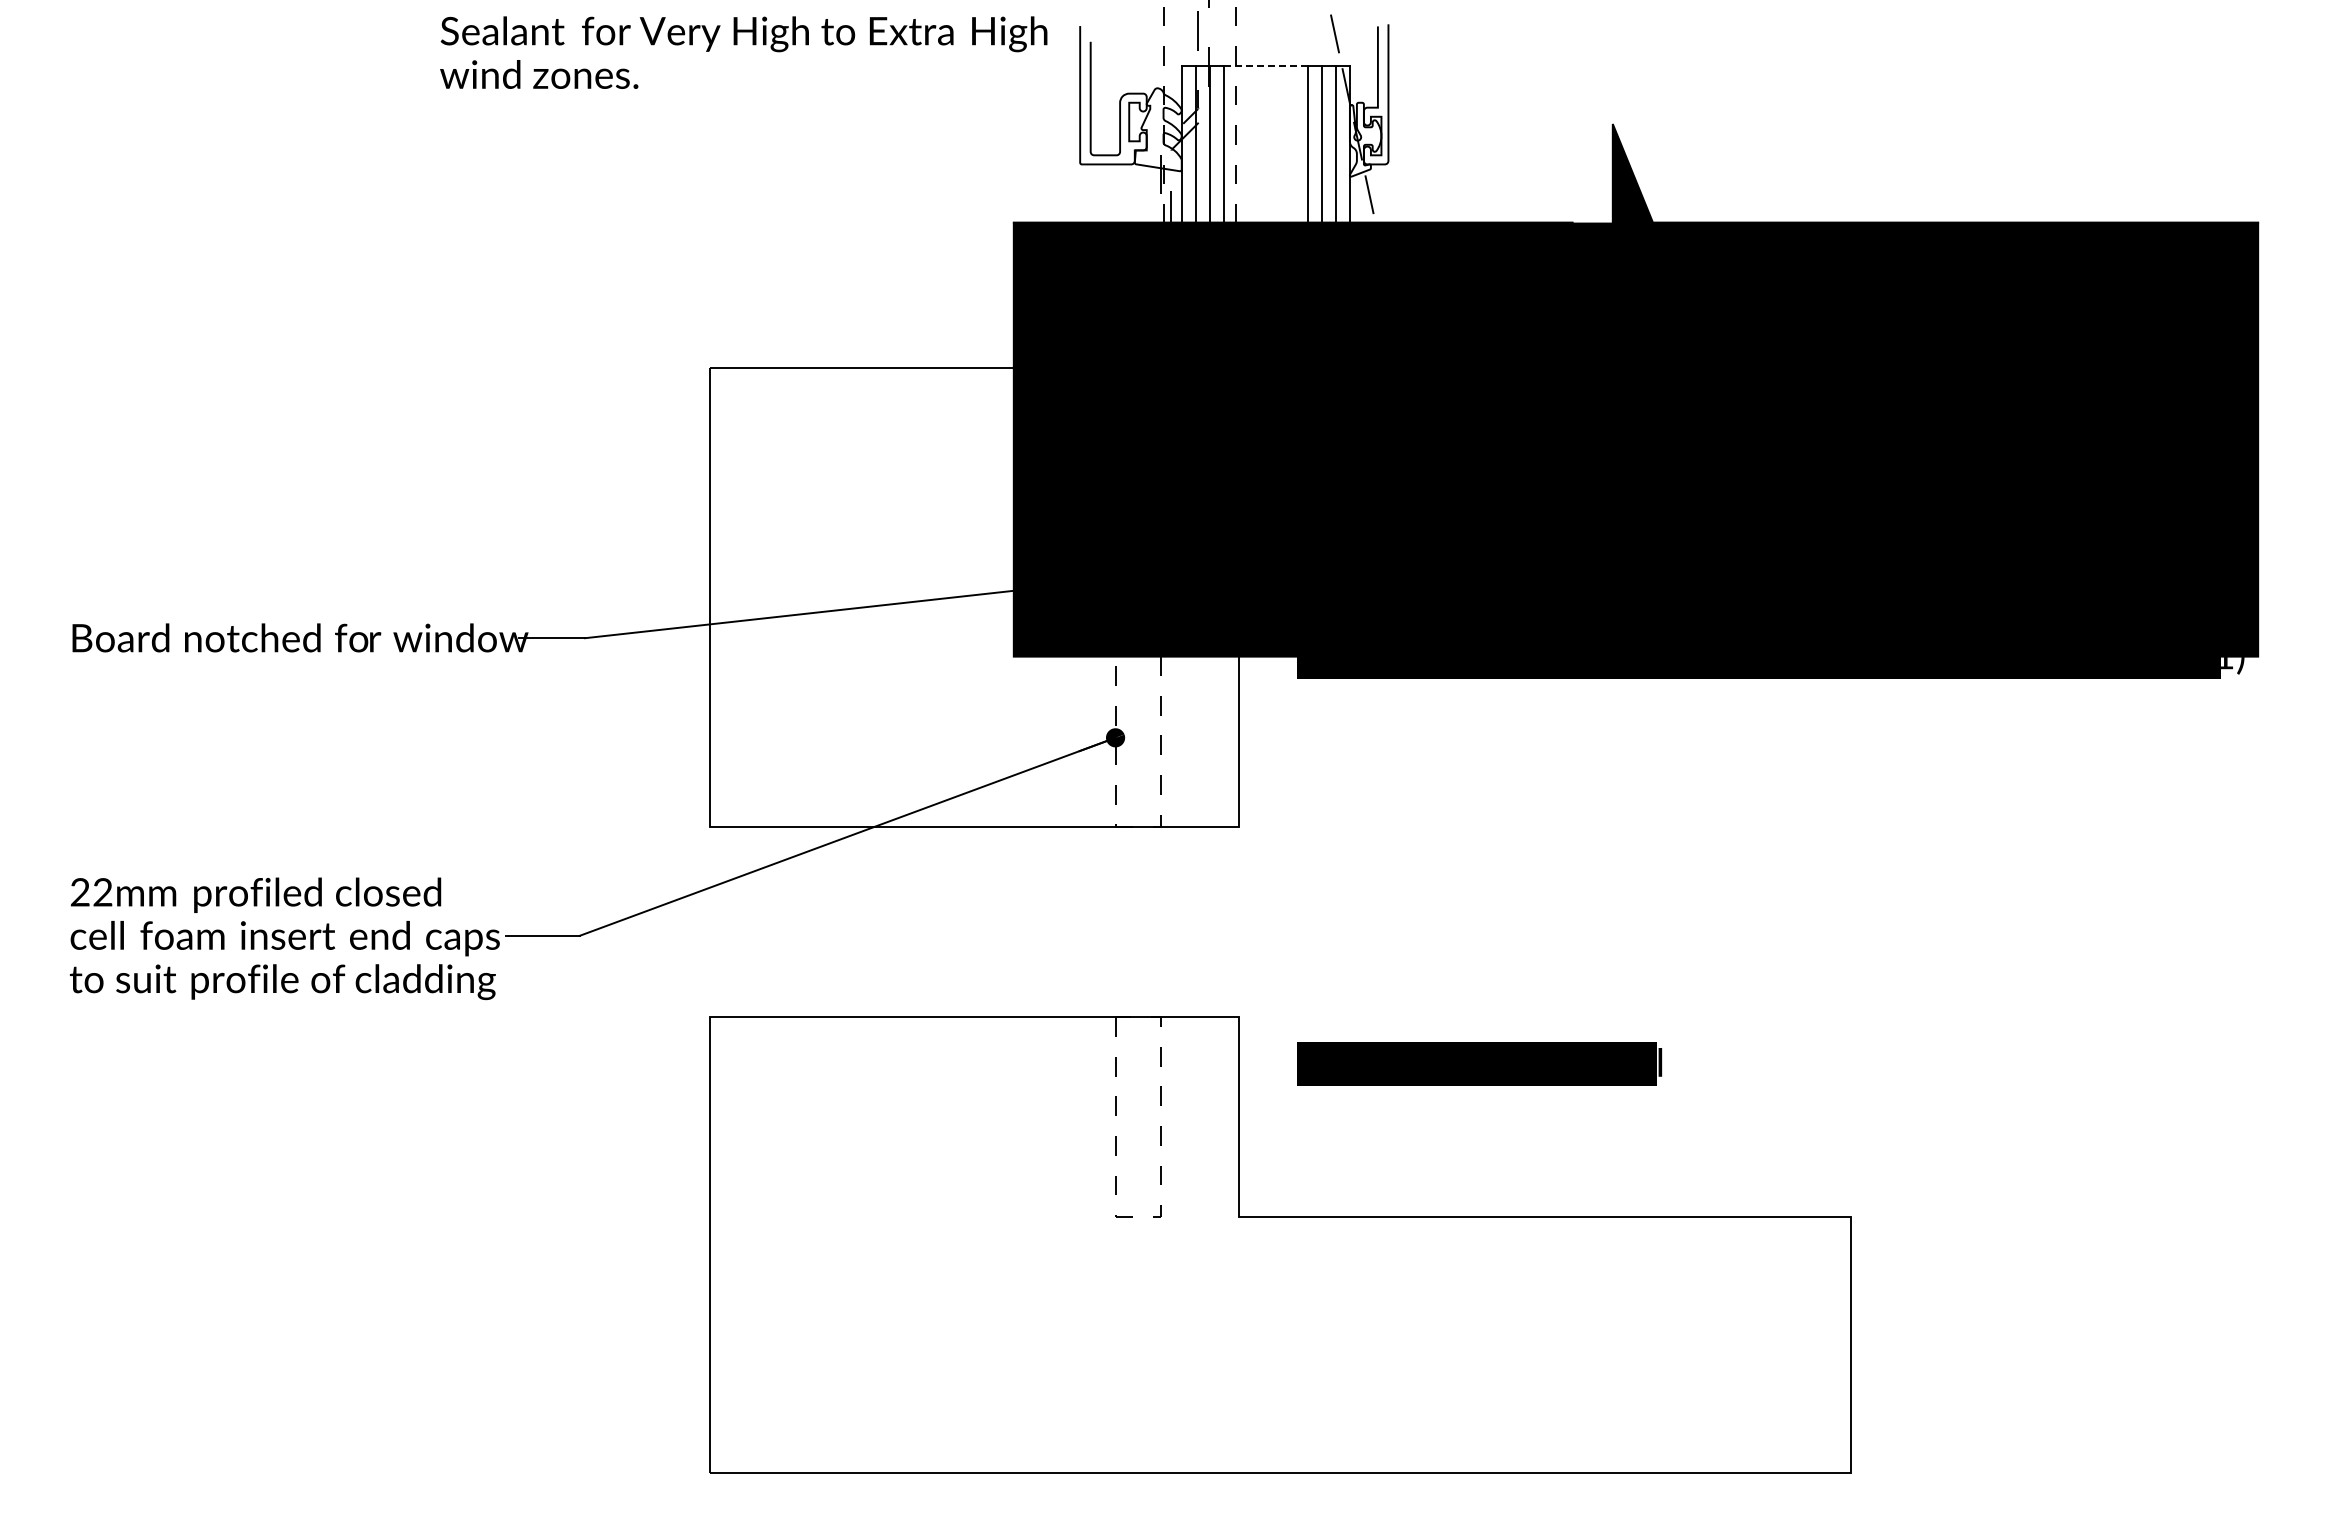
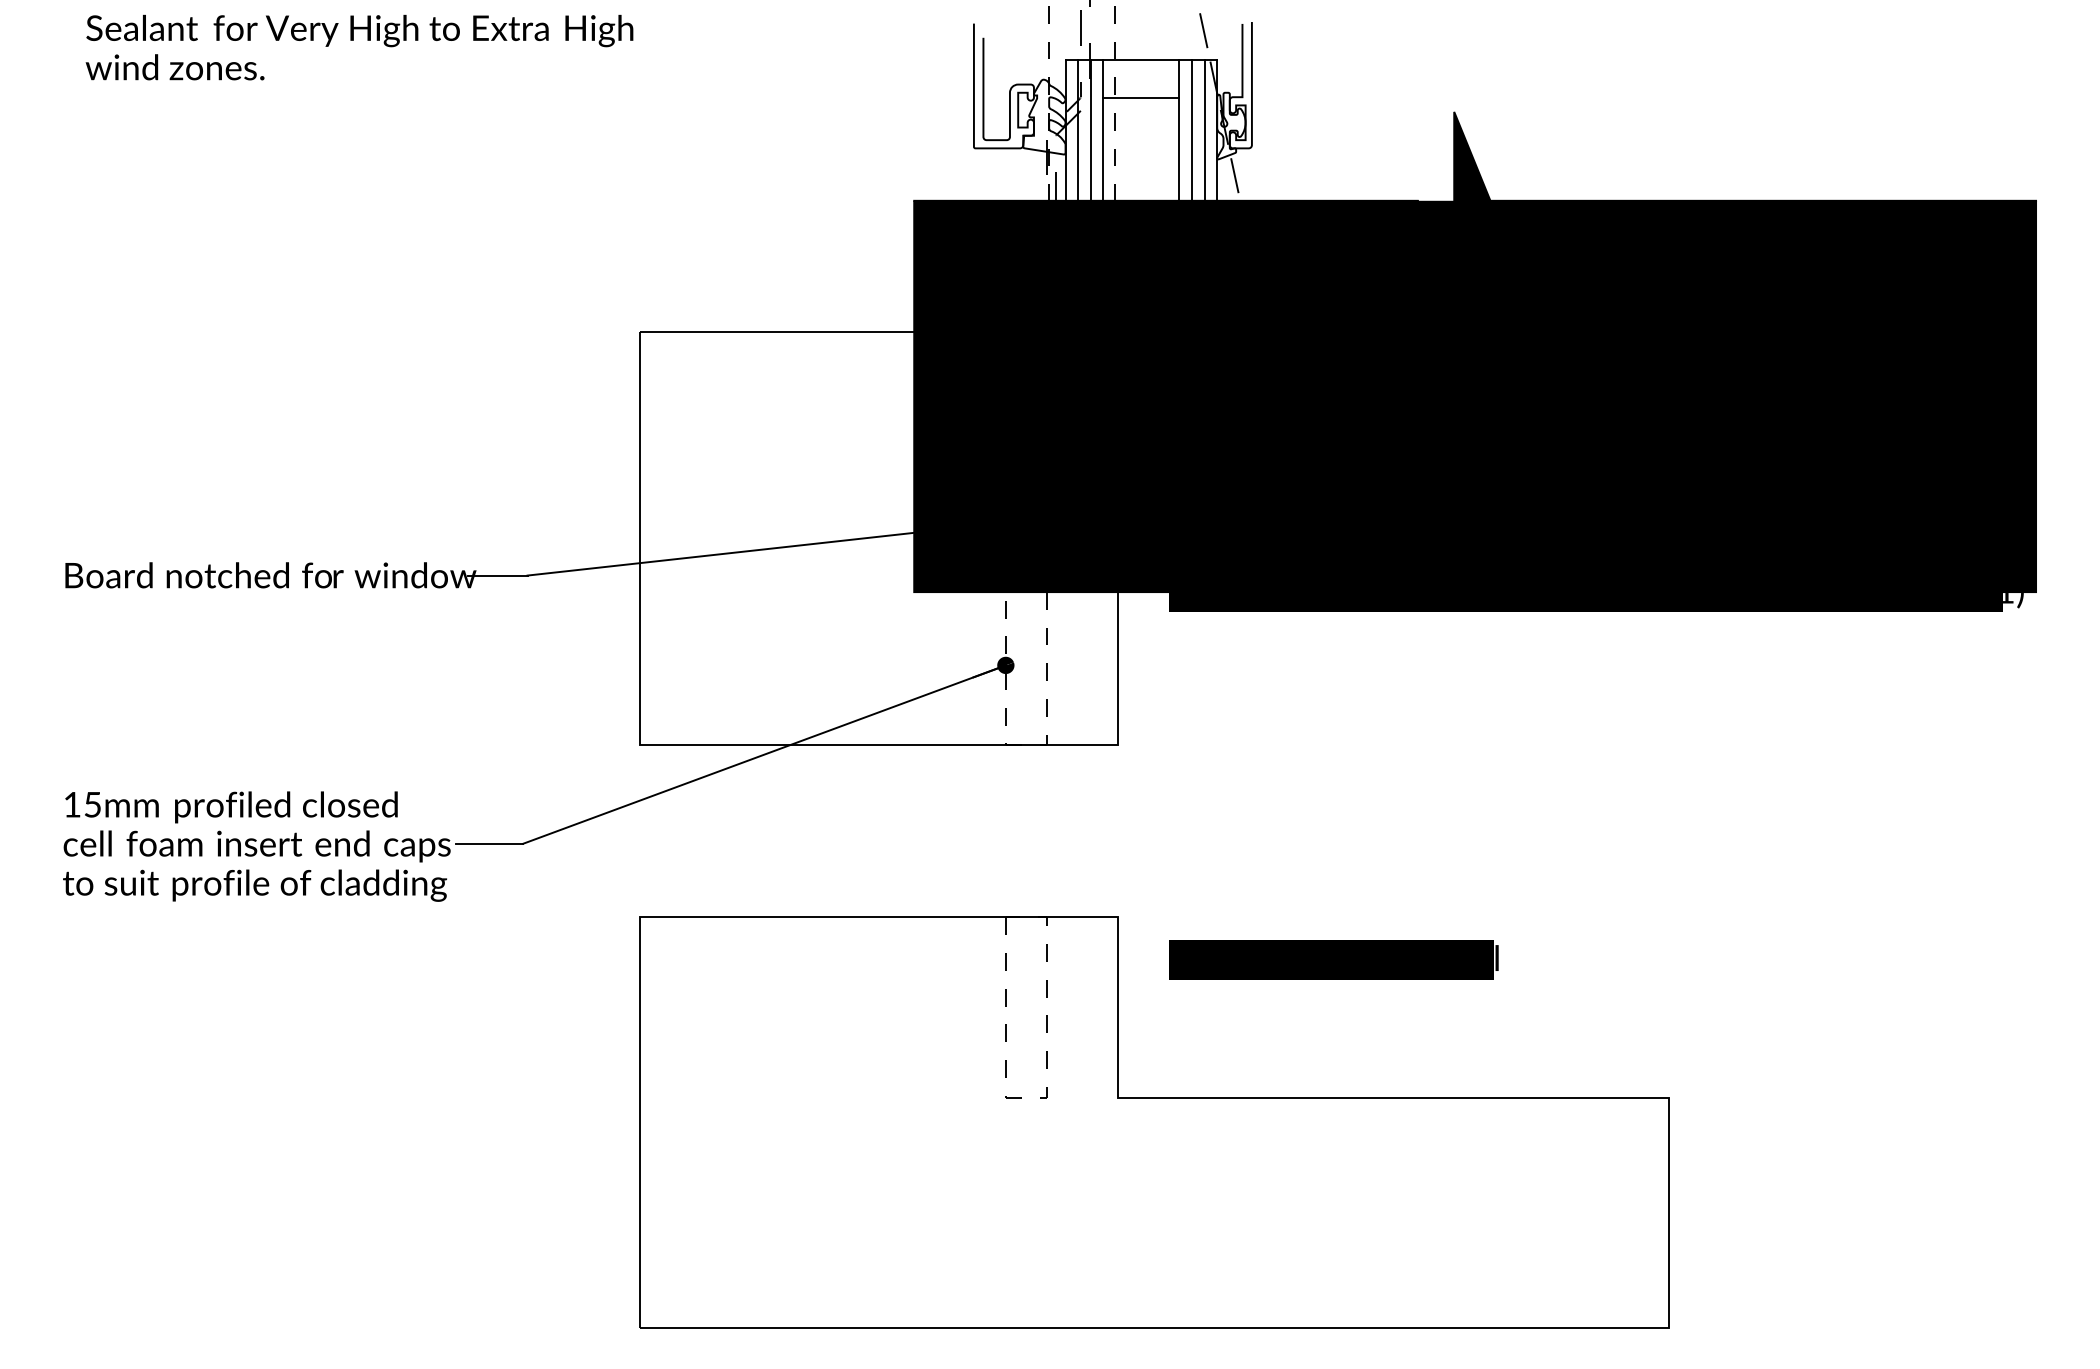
text: (743, 52) -> (359, 47), moved
line: (1266, 66) -> (1141, 60), dashed -> solid
line: (1265, 108) -> (1141, 97), added
text: (91, 892) -> (82, 804), 22mm -> 15mm

